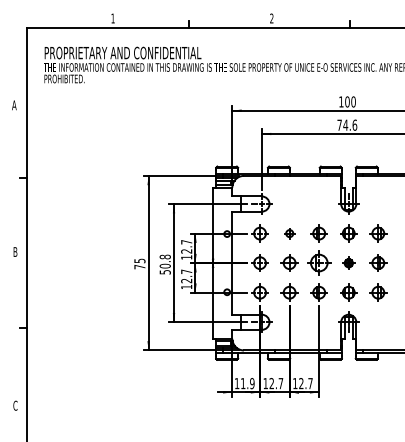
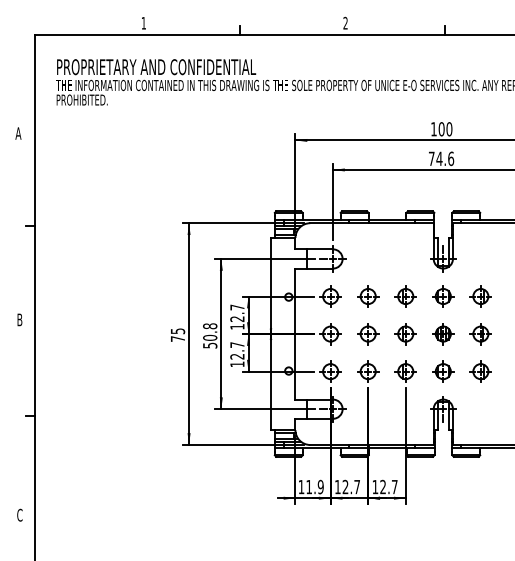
part: (289, 233) -> (368, 296), size x1.67
part: (318, 263) -> (405, 334), size x0.71
part: (348, 263) -> (443, 334), size x1.43

